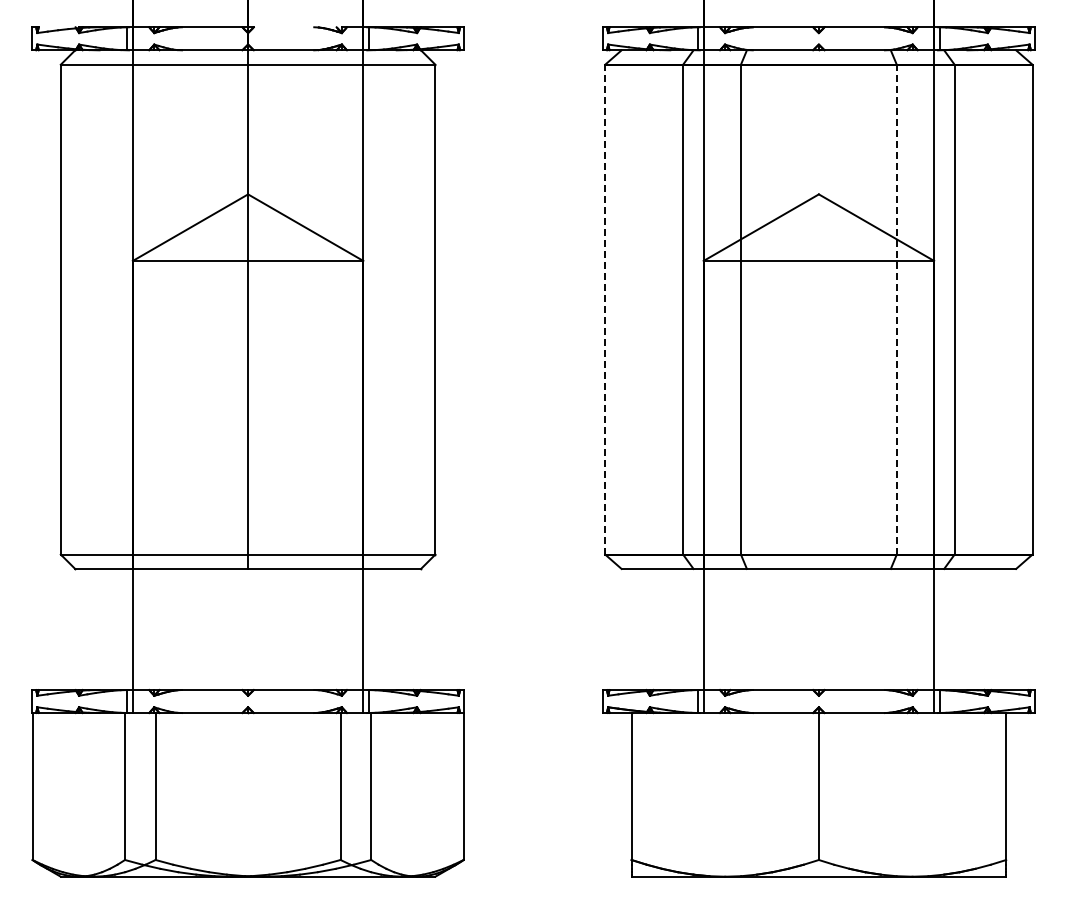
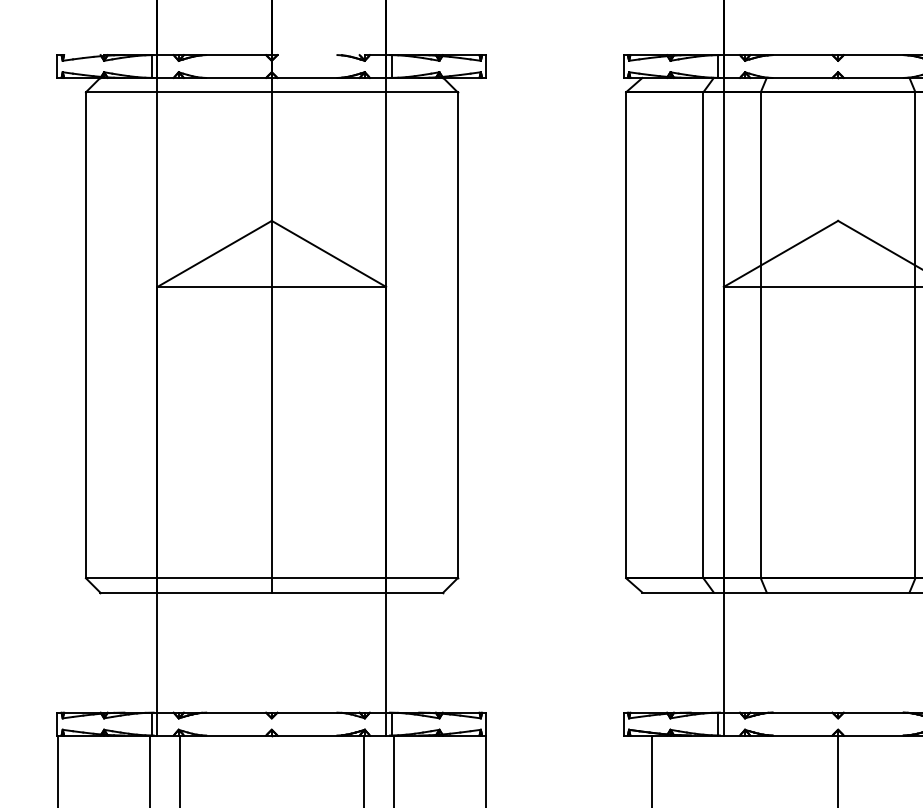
line: (605, 309) -> (626, 335), dashed -> solid
line: (896, 309) -> (915, 335), dashed -> solid

